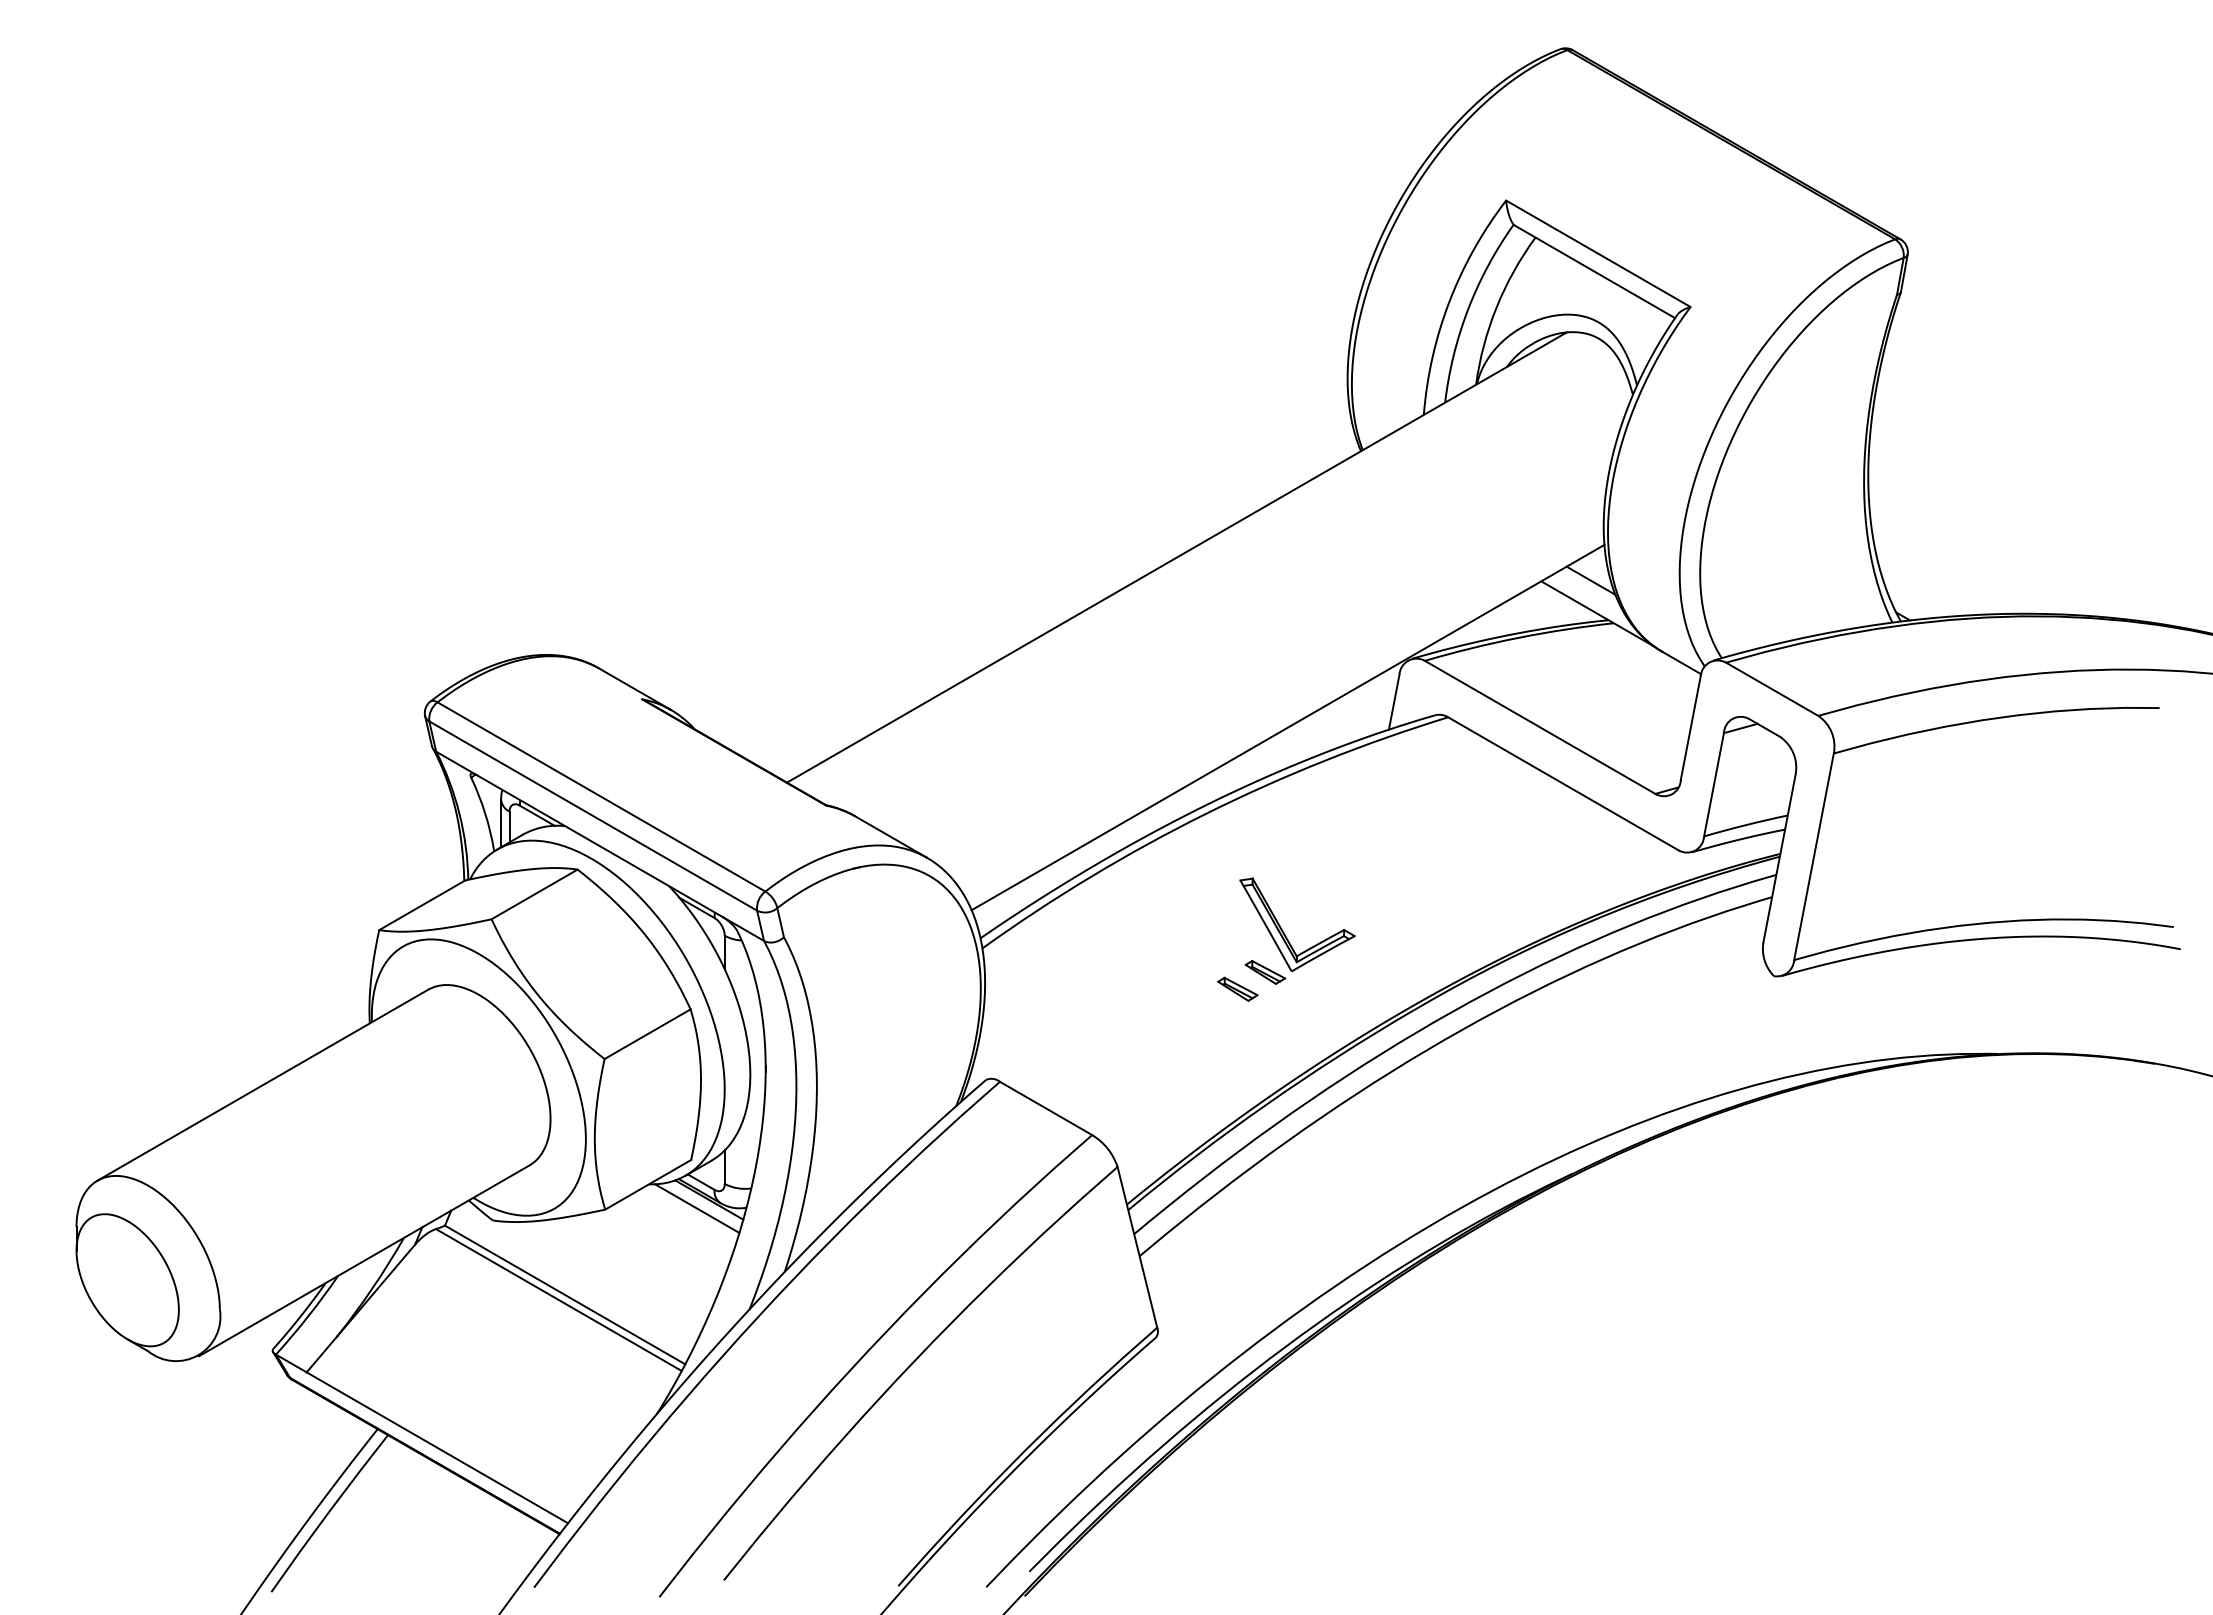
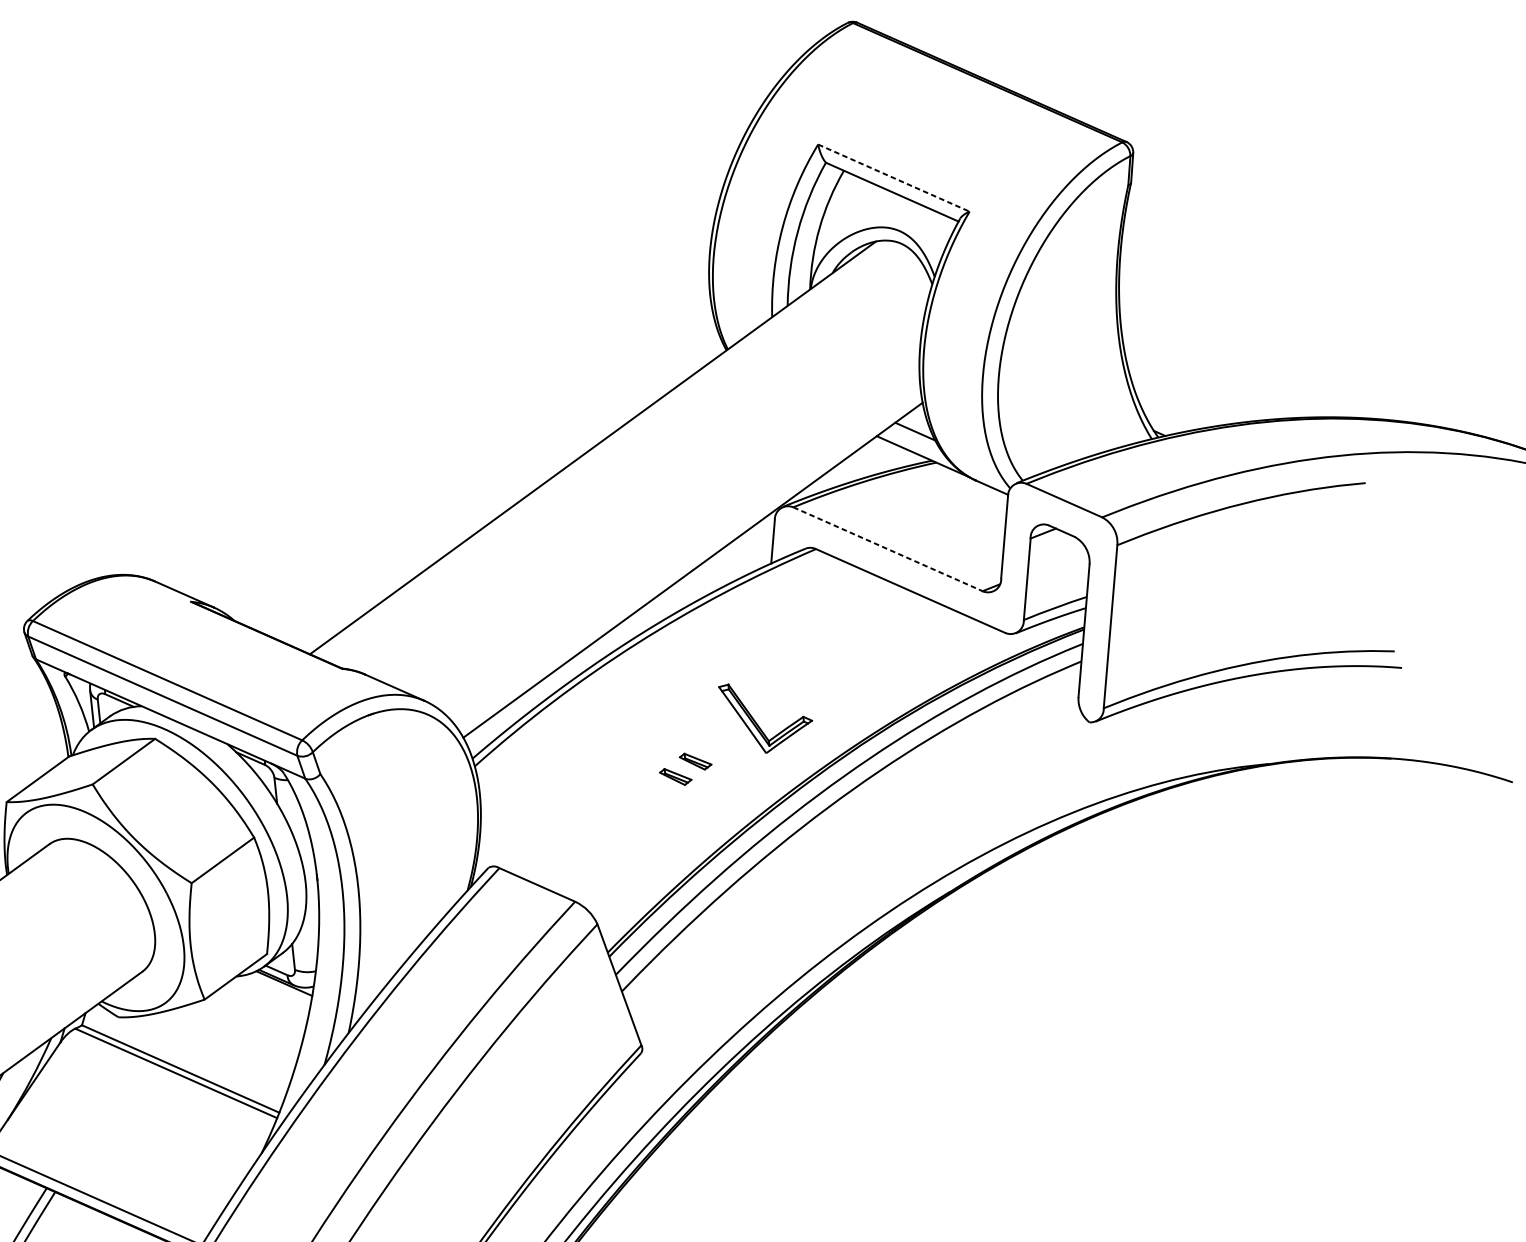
line: (1598, 254) -> (894, 178), solid -> dashed
line: (1540, 727) -> (888, 549), solid -> dashed
part: (1283, 930) -> (756, 722), moved
line: (697, 1208) -> (275, 991), removed

